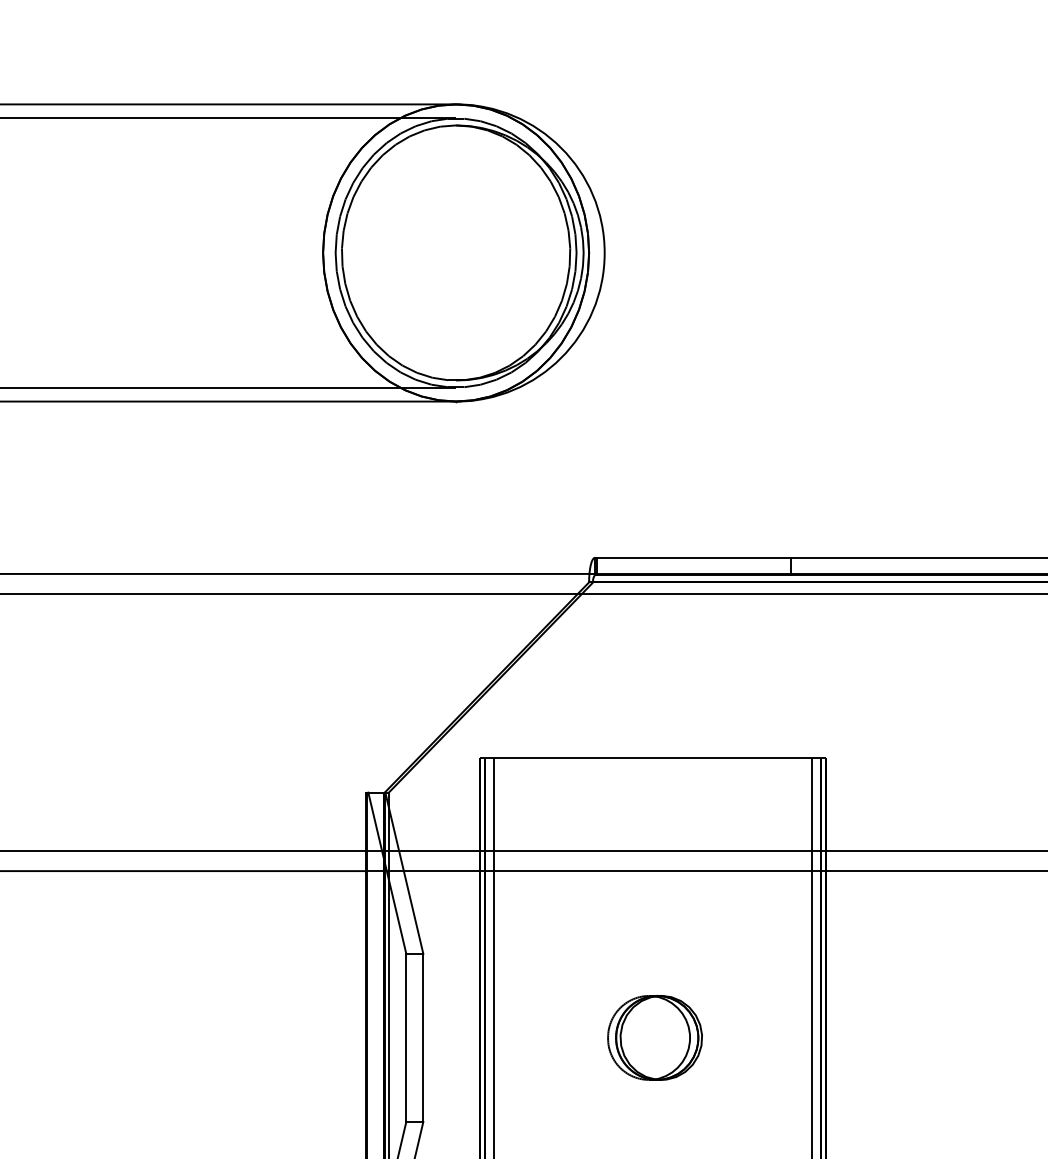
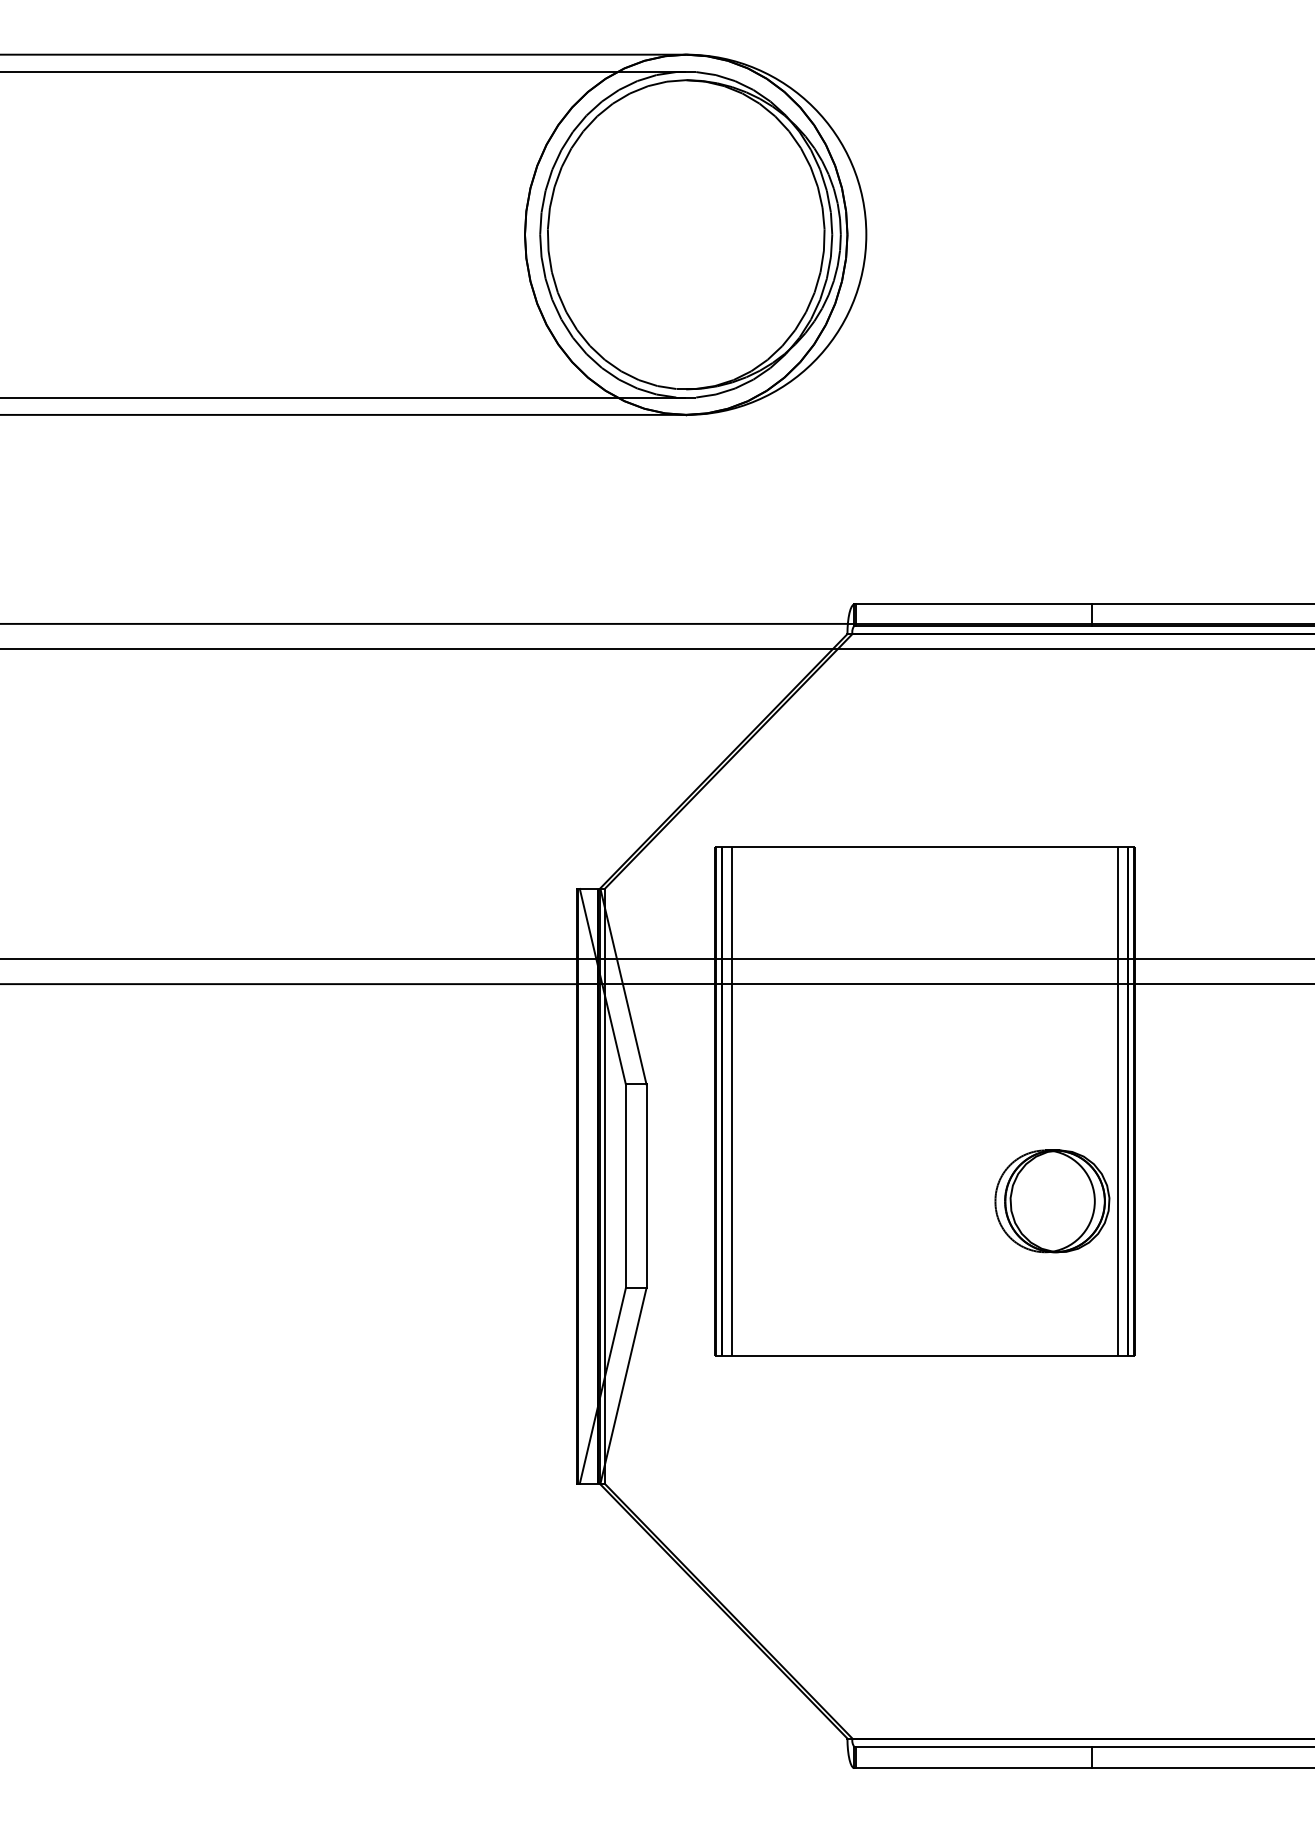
part: (655, 1038) -> (1052, 1201), moved

